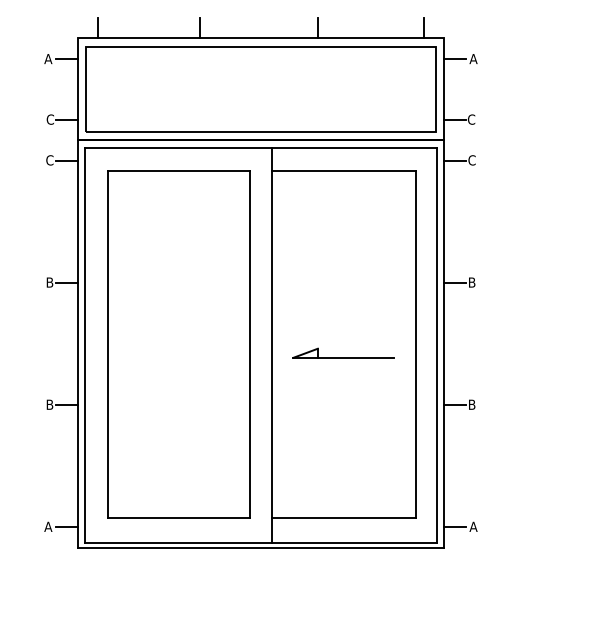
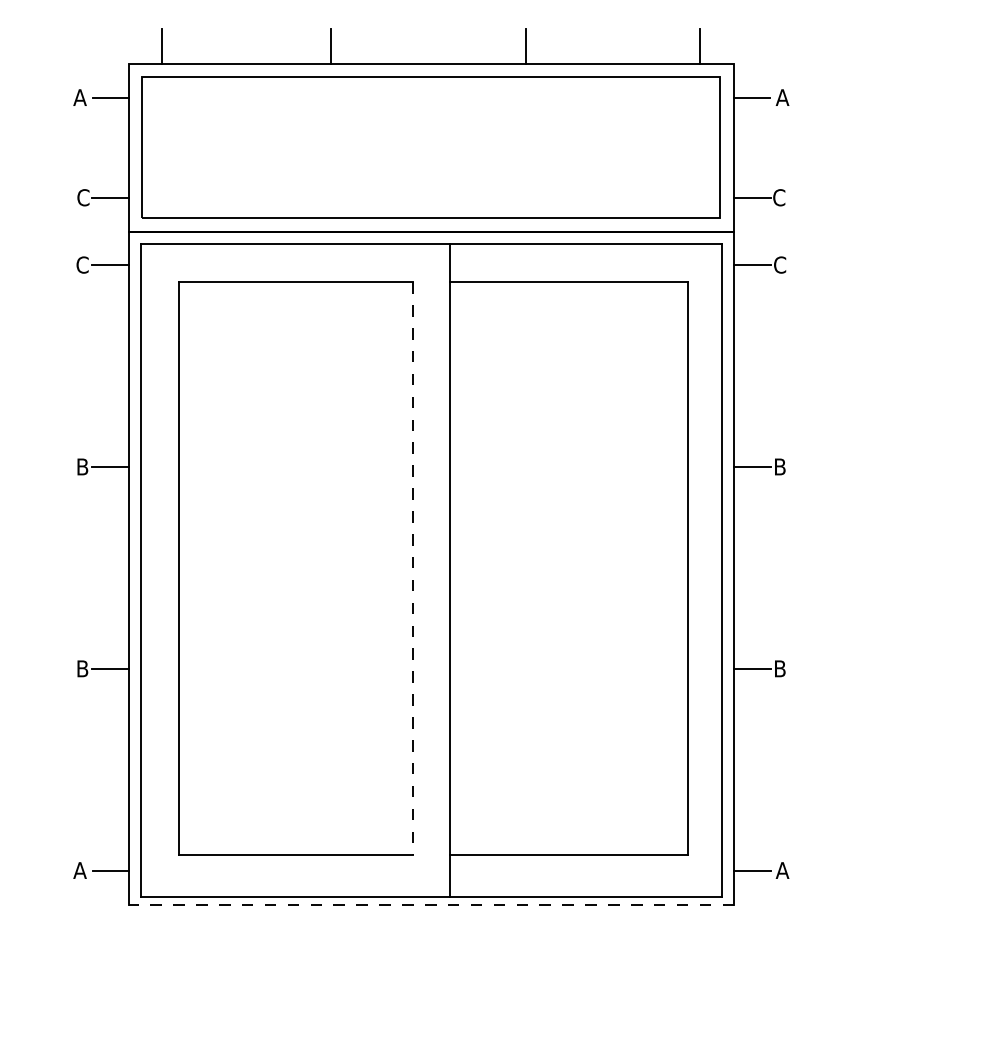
line: (249, 344) -> (412, 569), solid -> dashed
part: (343, 352) -> (567, 582), removed
line: (260, 547) -> (430, 904), solid -> dashed

